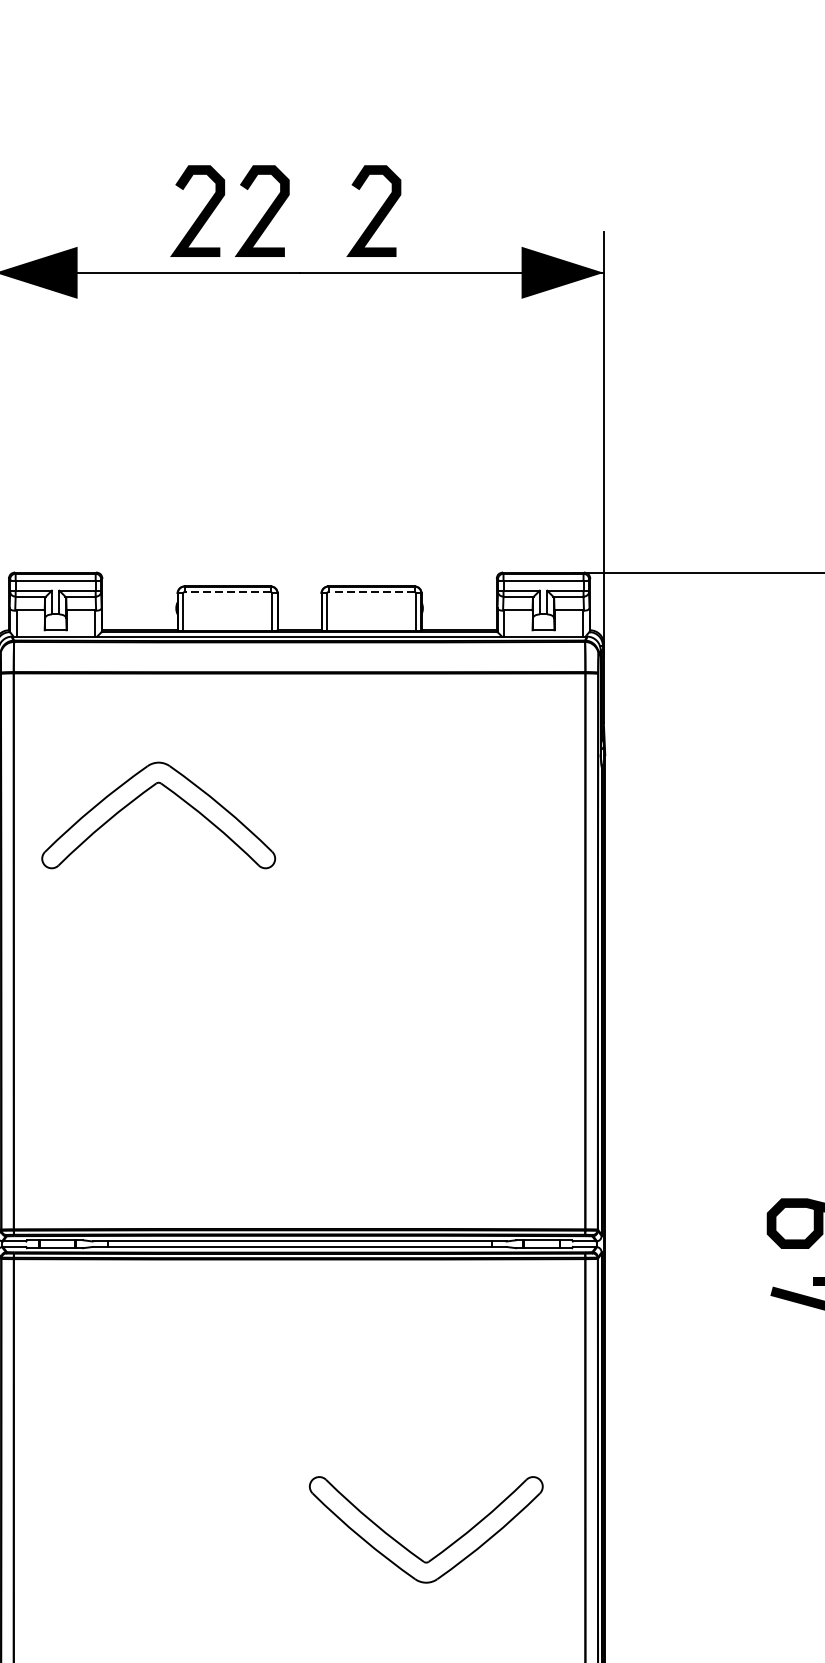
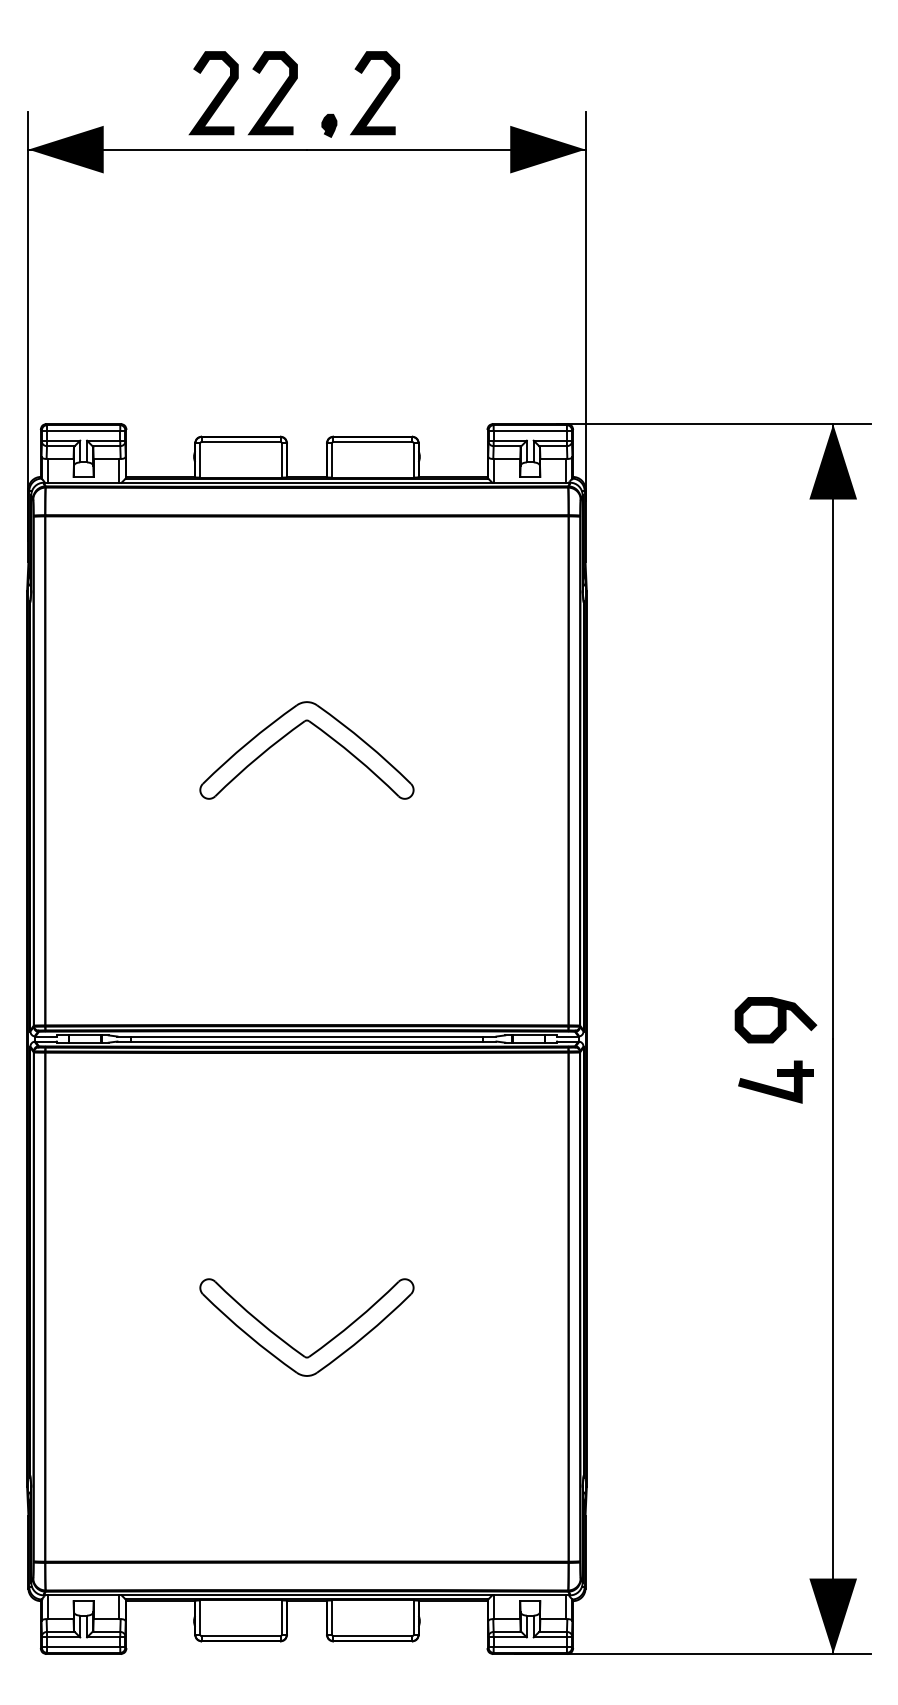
part: (324, 246) -> (329, 125), added
line: (227, 591) -> (240, 441), dashed -> solid
line: (371, 591) -> (372, 441), dashed -> solid
part: (141, 795) -> (291, 732), moved
part: (410, 1550) -> (292, 1346), moved

